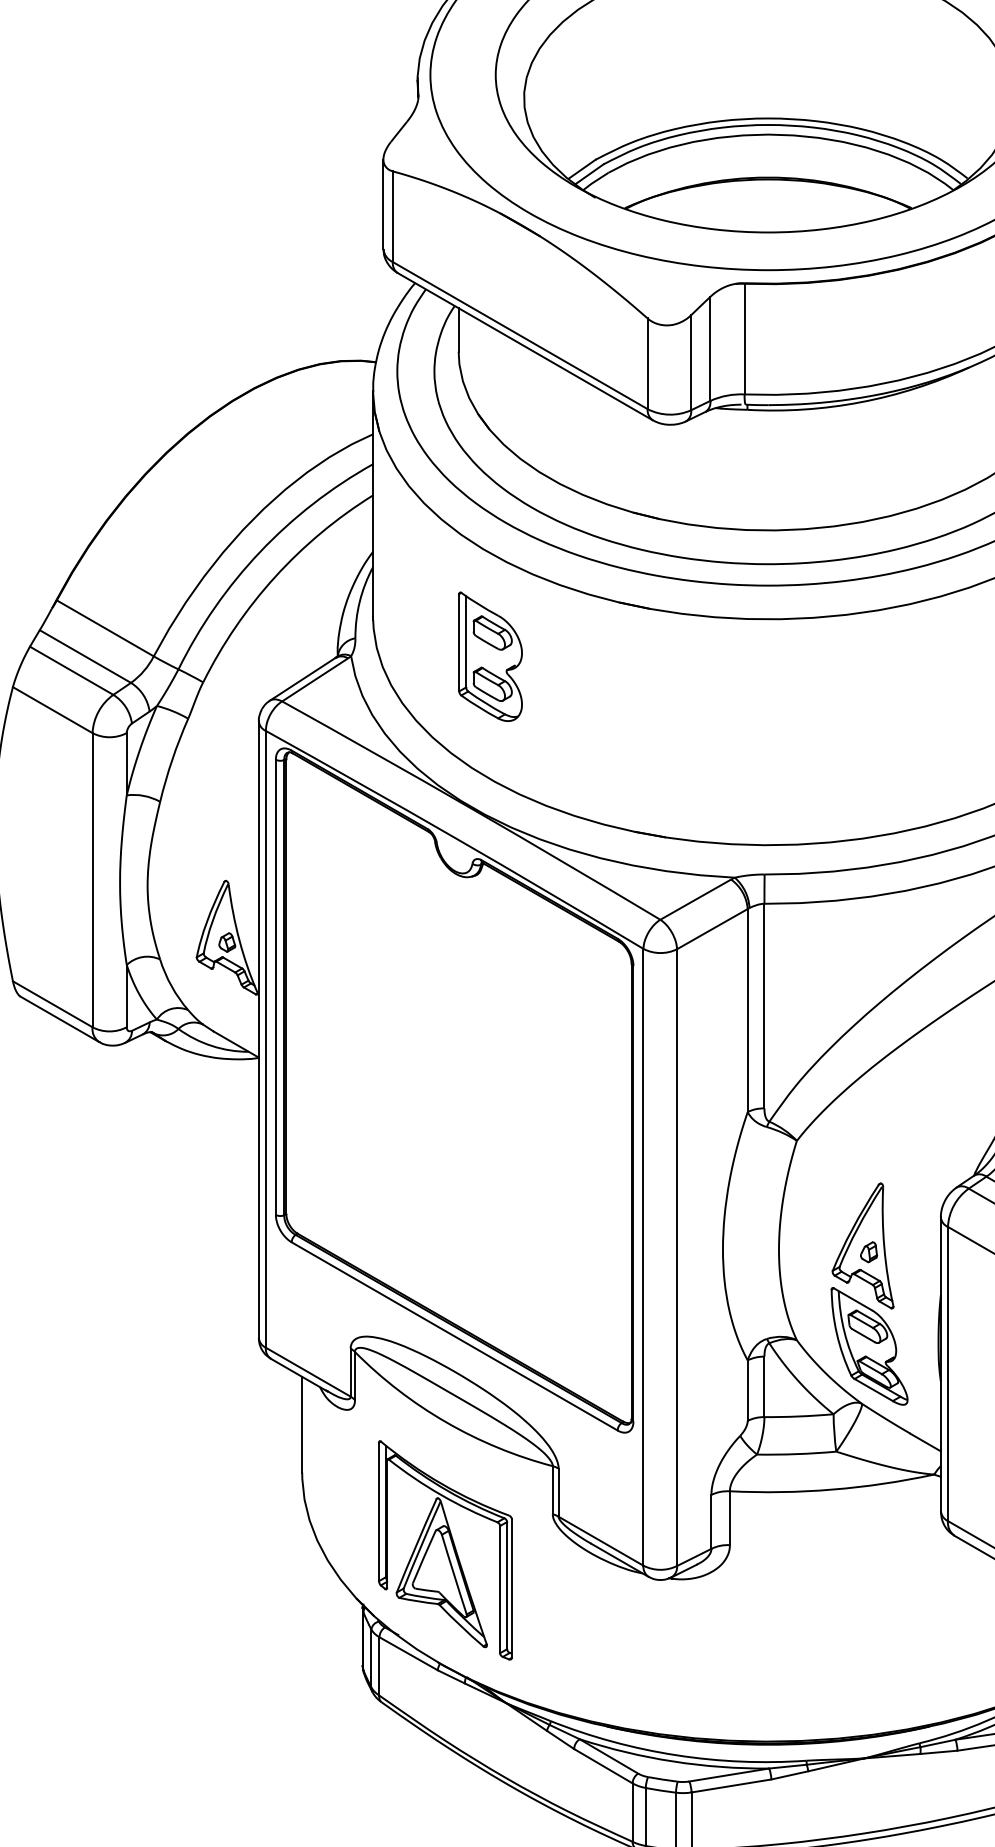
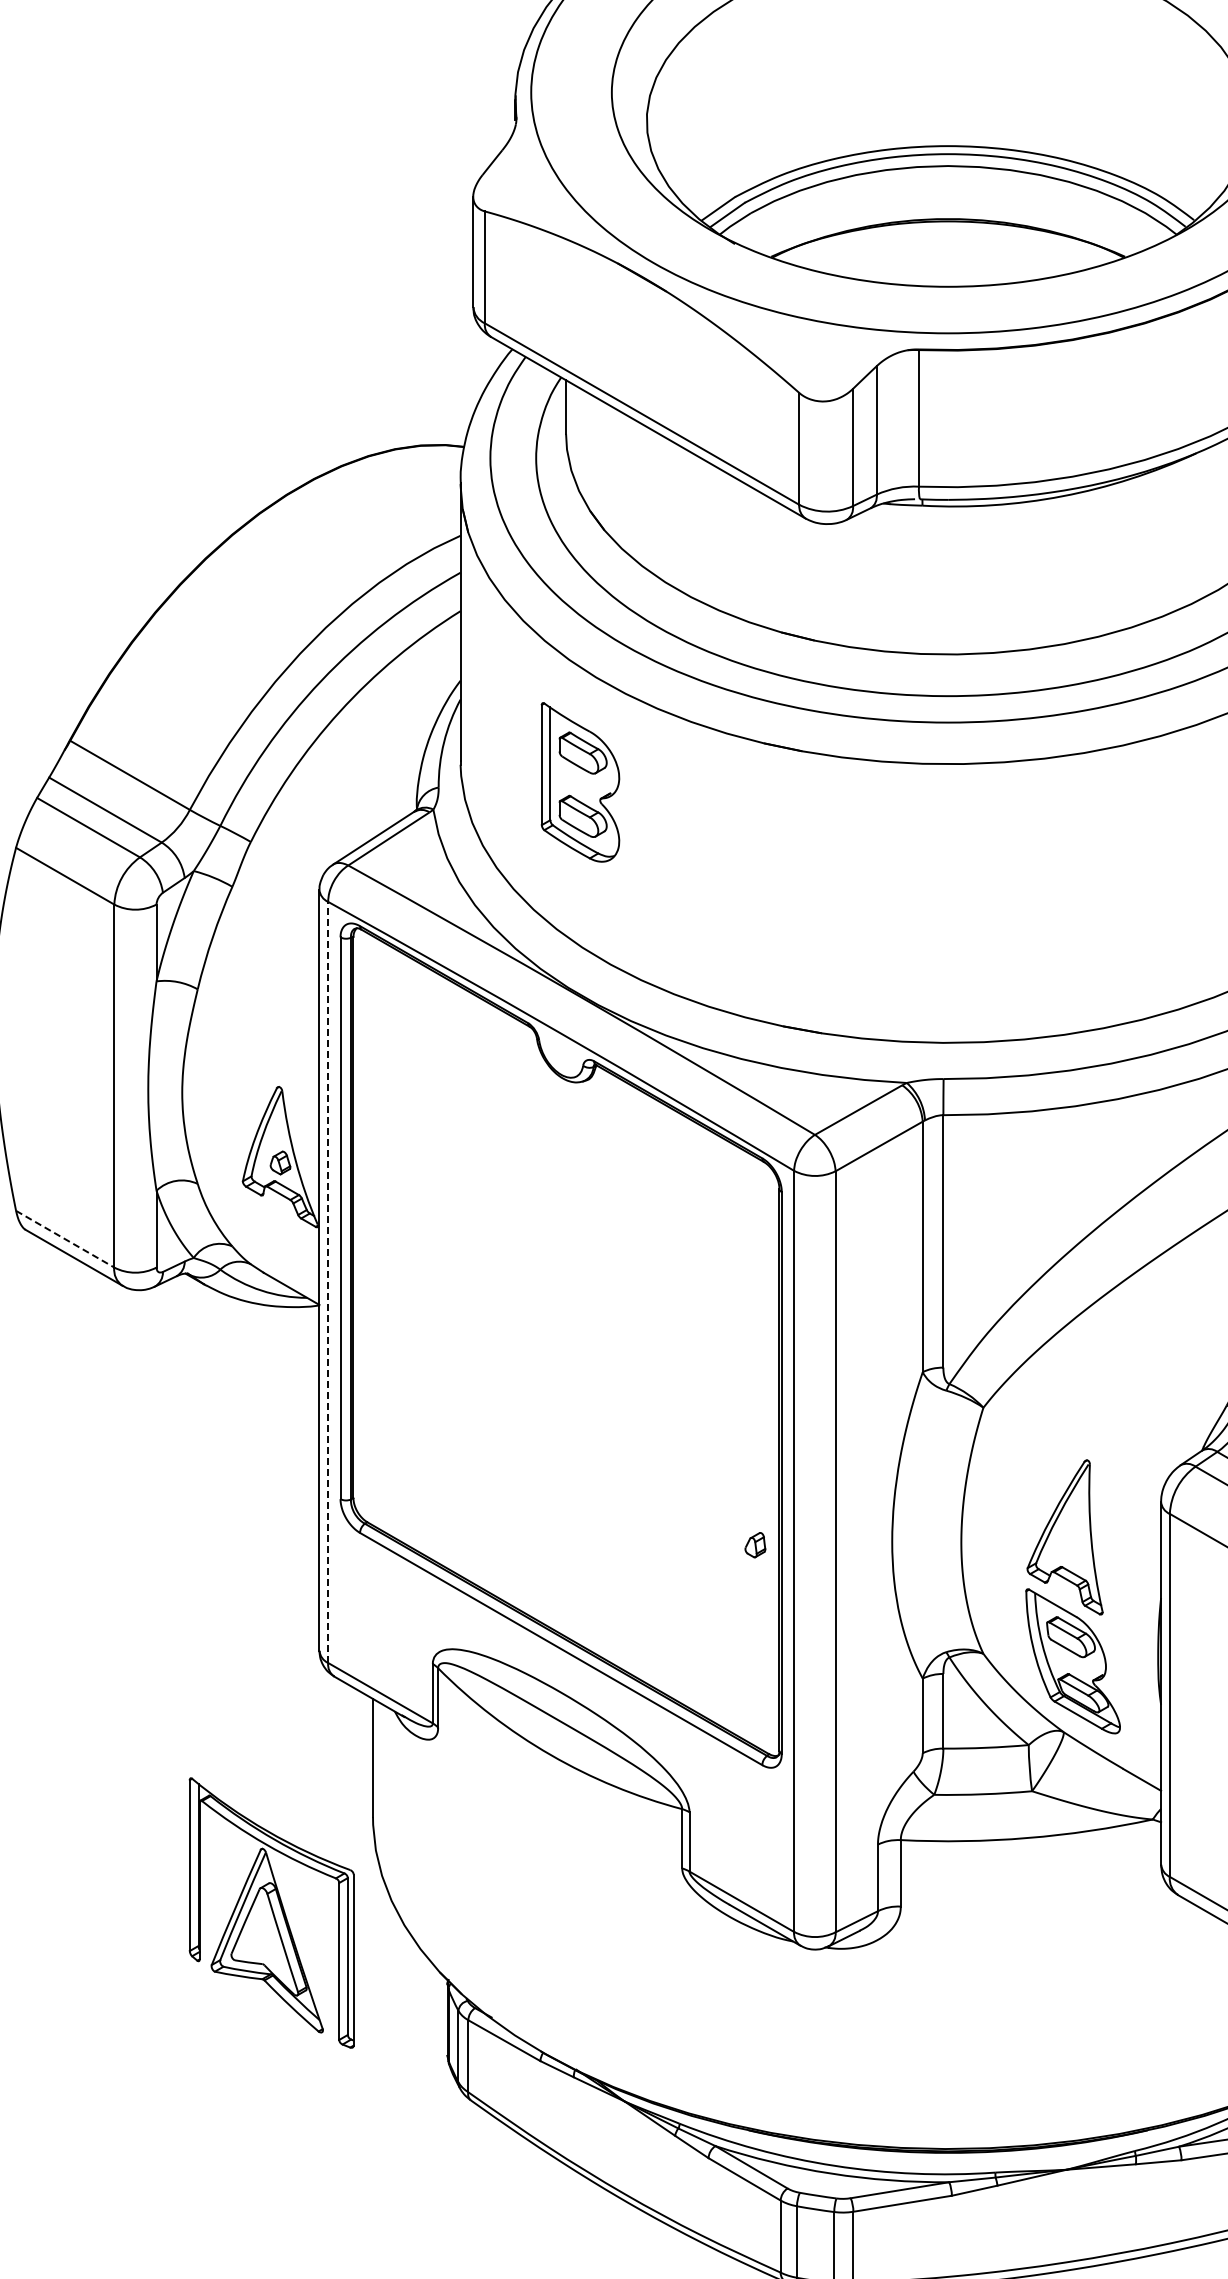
part: (490, 656) -> (580, 782), moved
line: (52, 1004) -> (65, 1239), solid -> dashed
line: (266, 1039) -> (328, 1282), solid -> dashed
part: (869, 1252) -> (755, 1545), moved
part: (445, 1549) -> (271, 1912), moved

